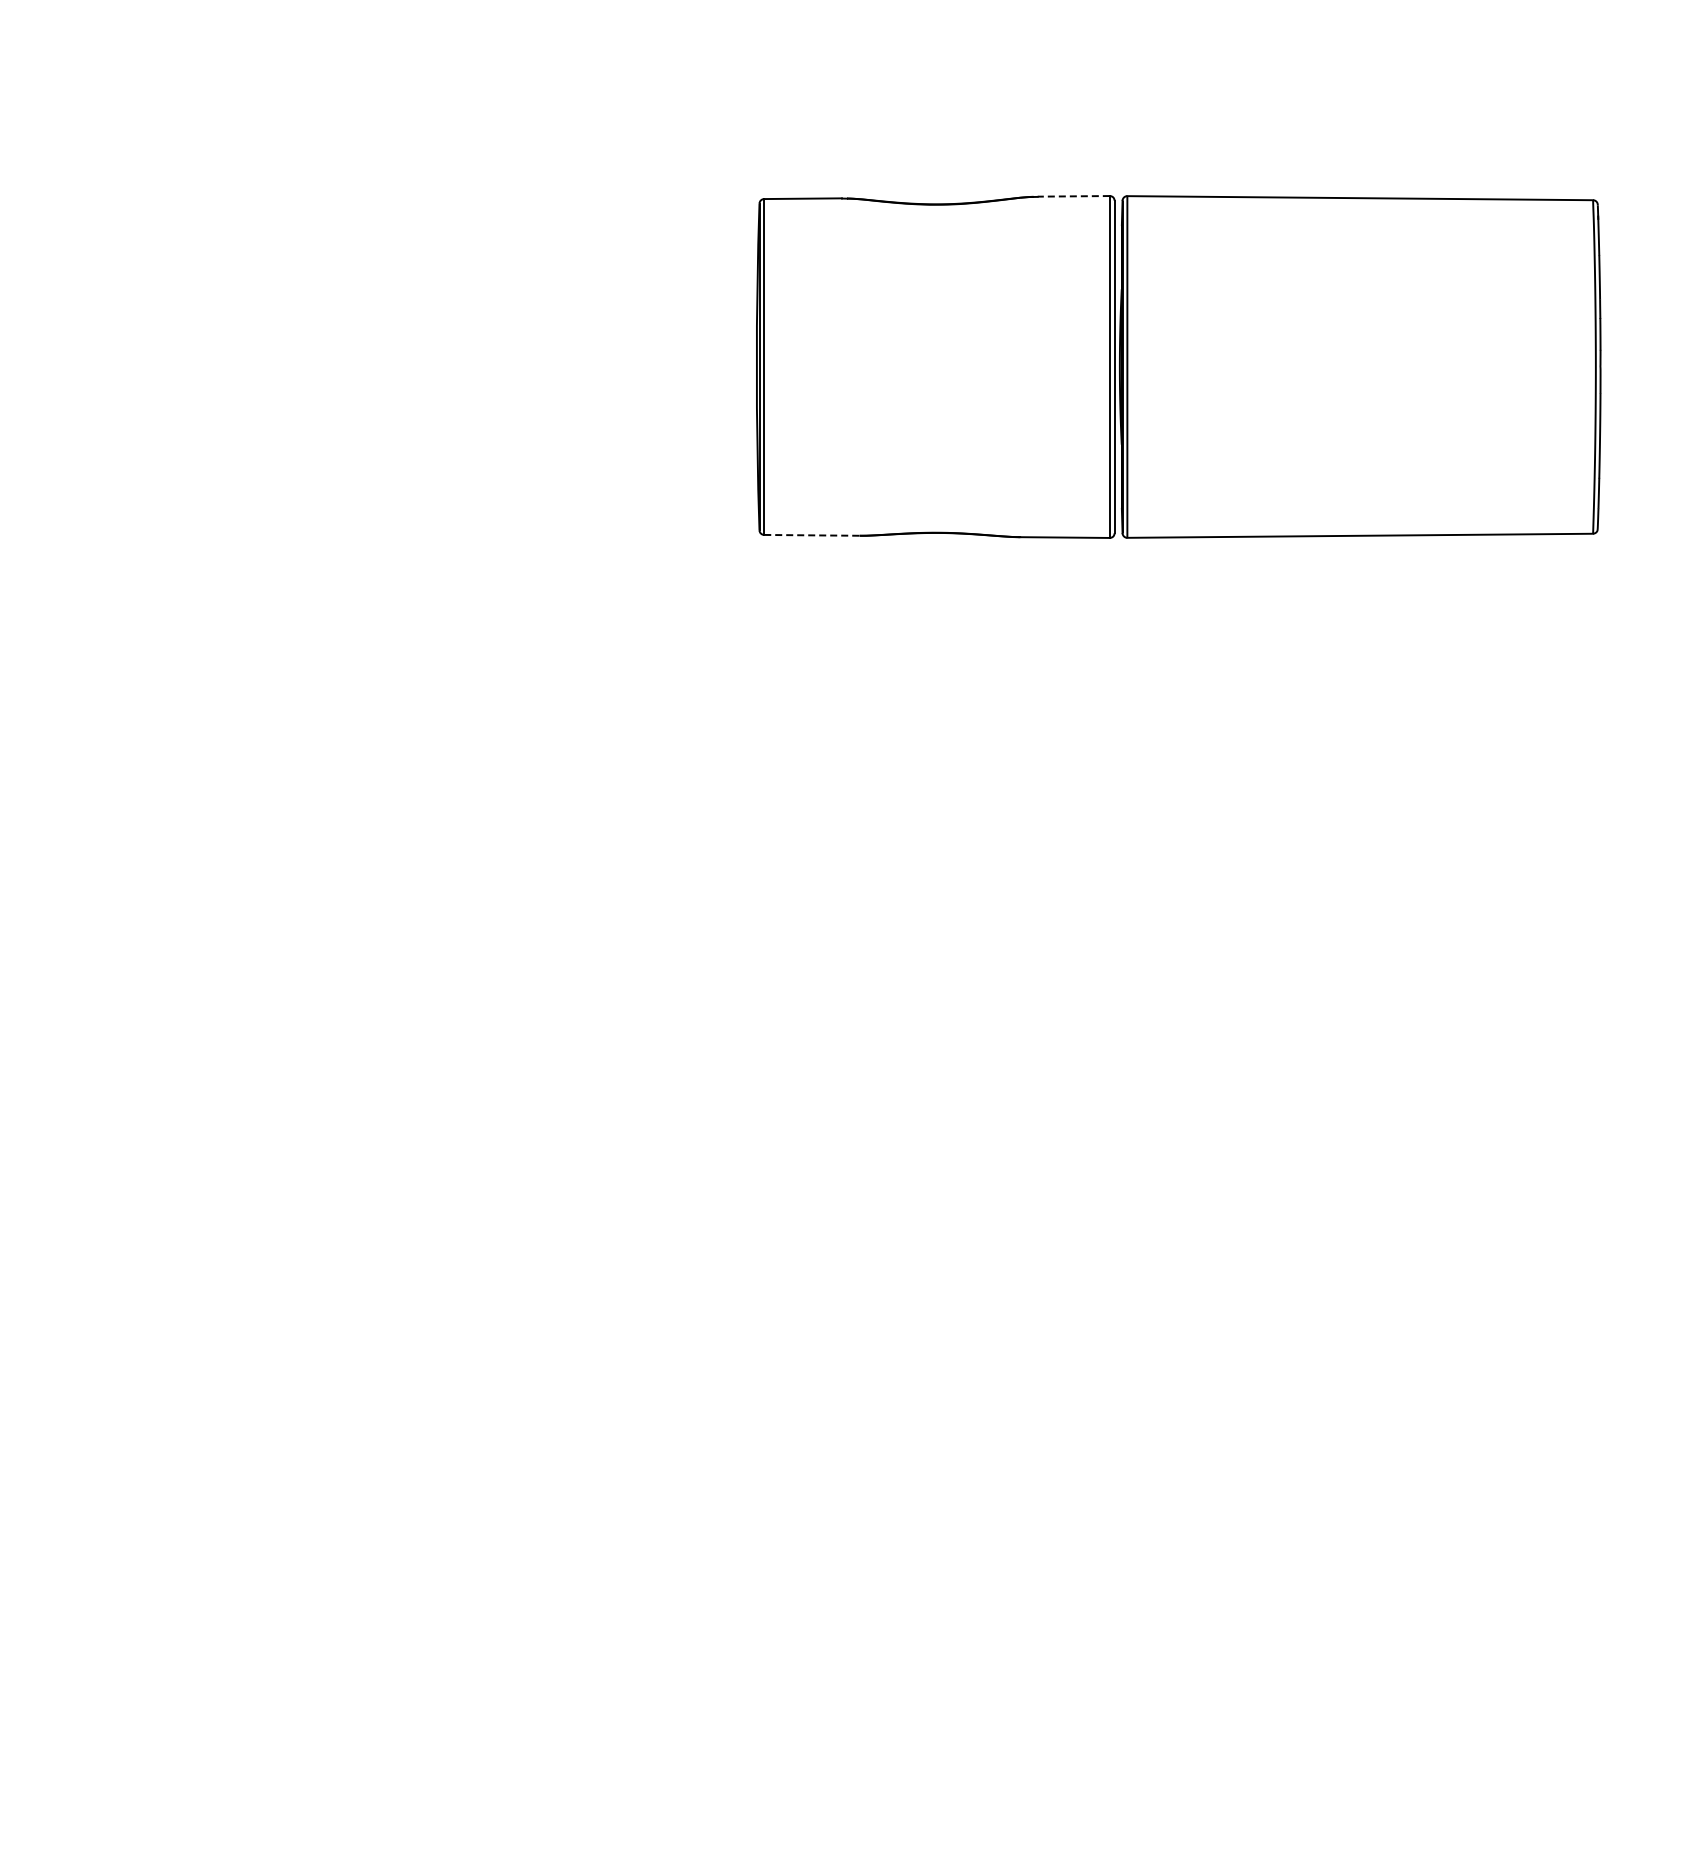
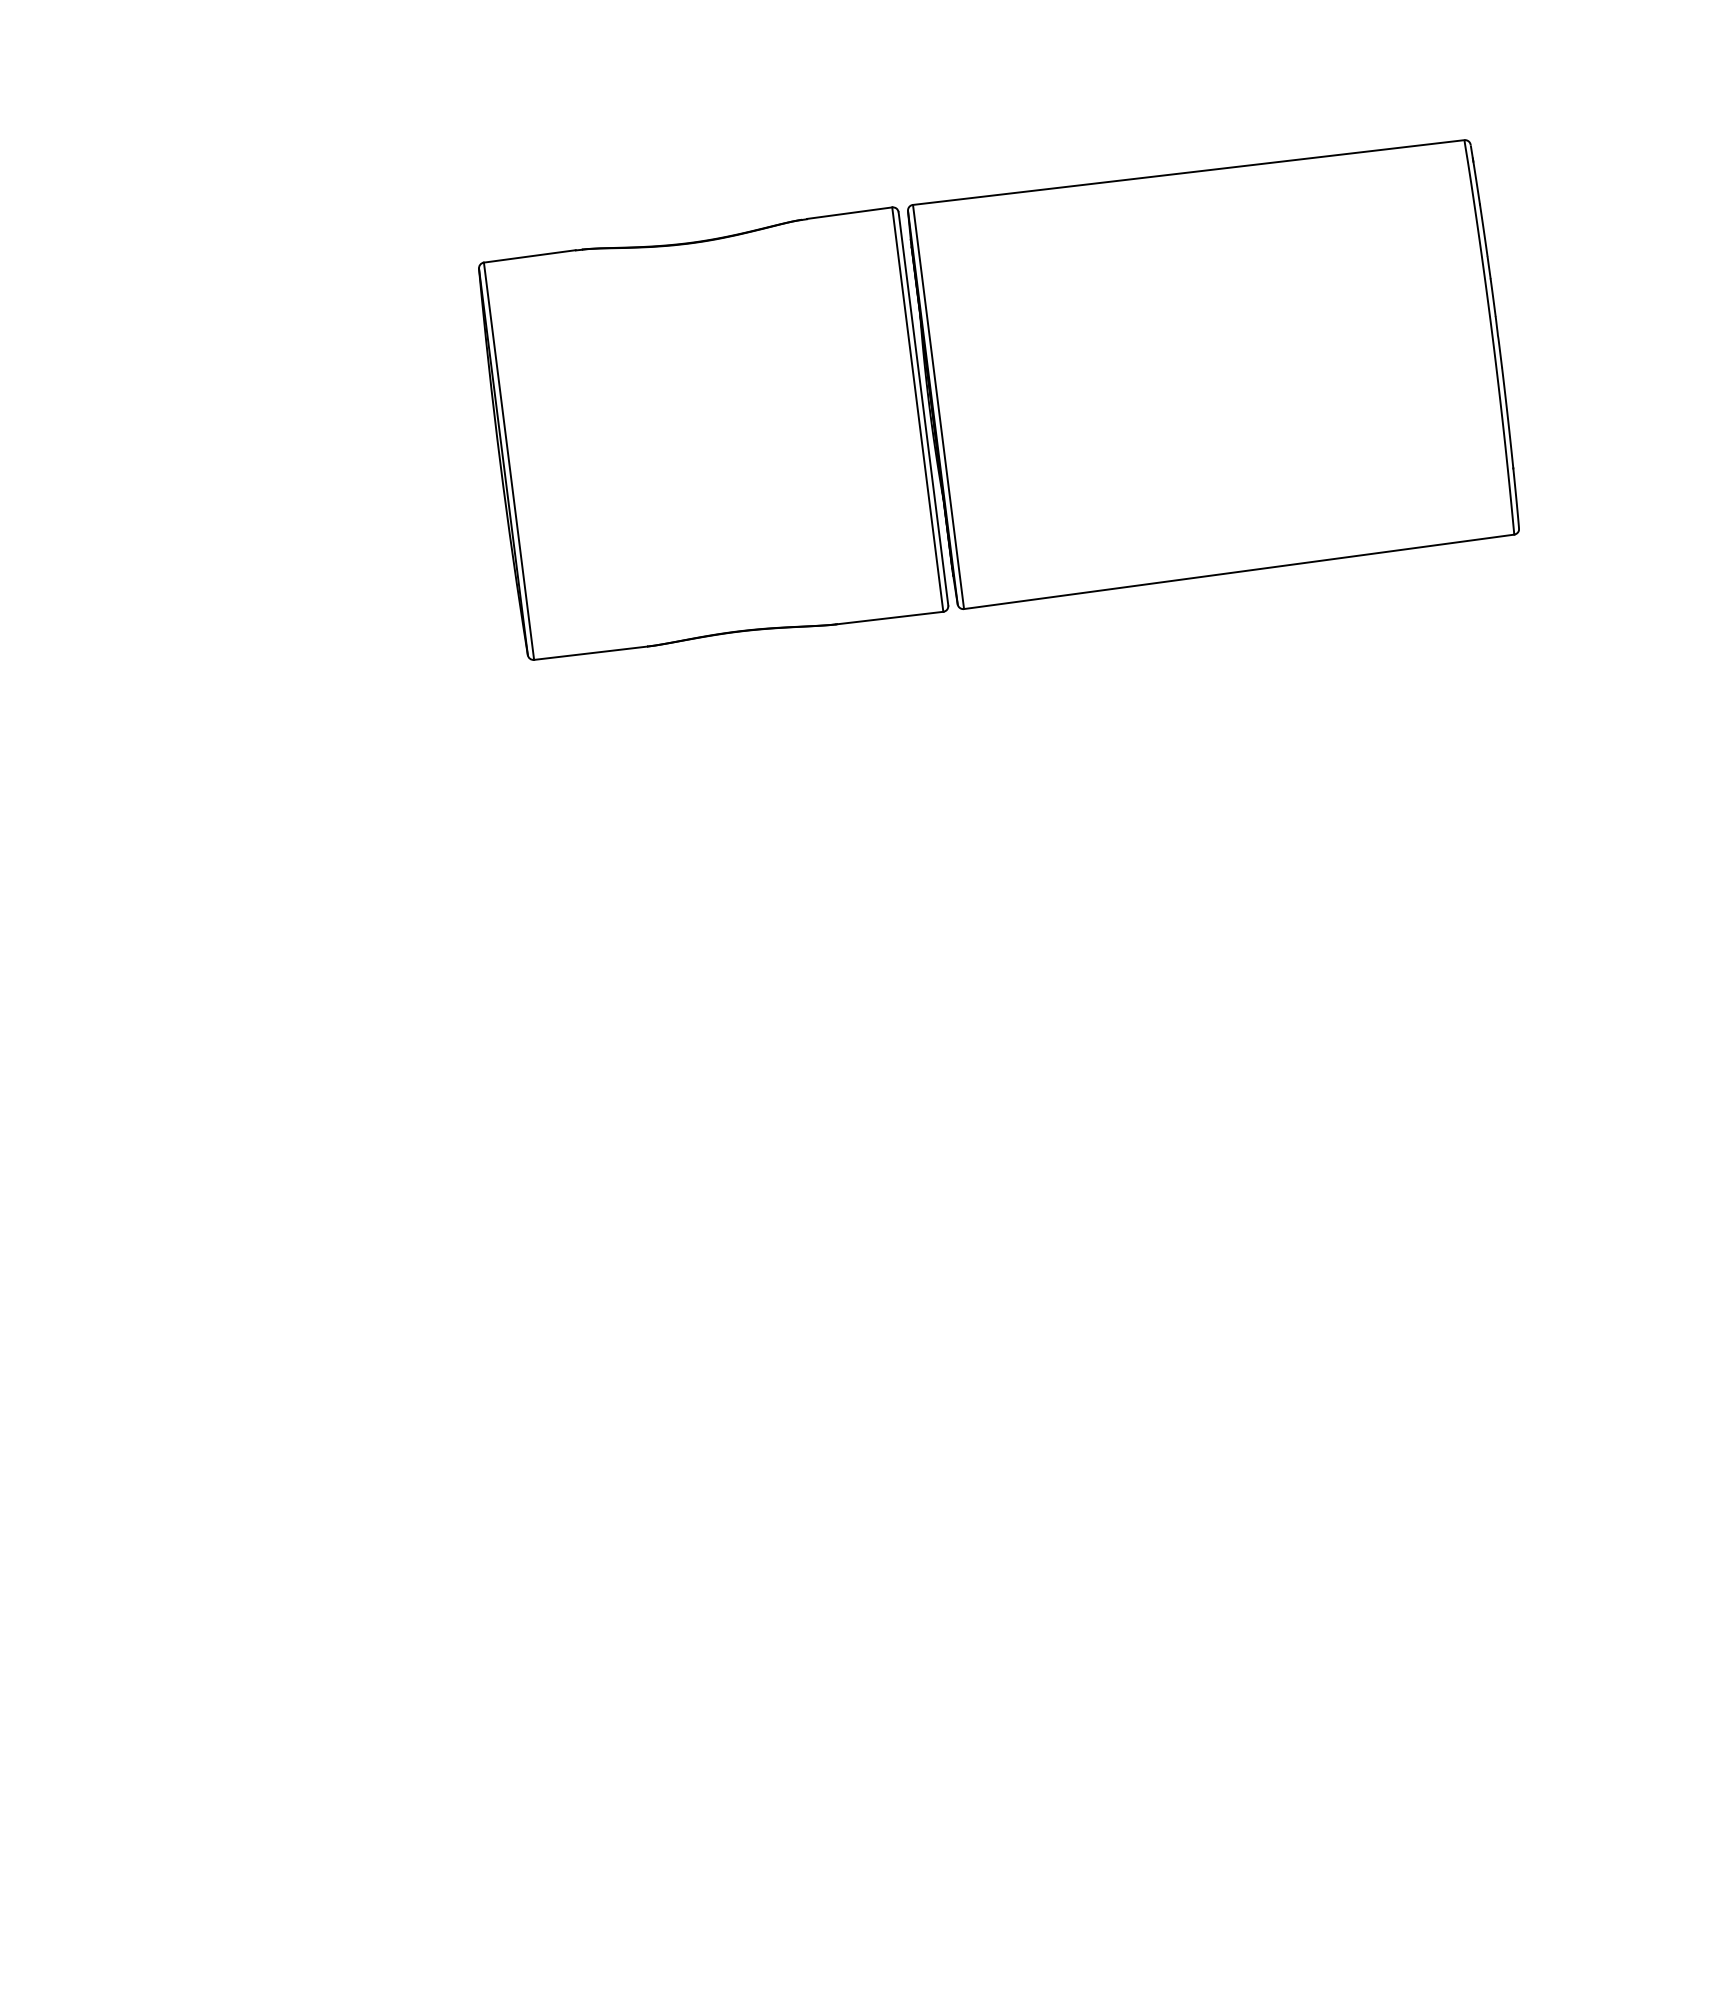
line: (1073, 196) -> (849, 213), dashed -> solid
line: (811, 535) -> (590, 653), dashed -> solid

